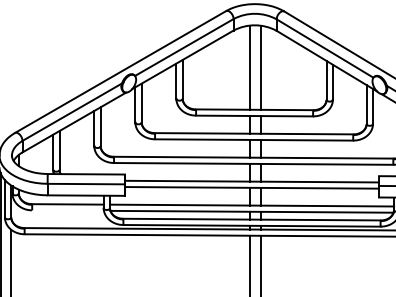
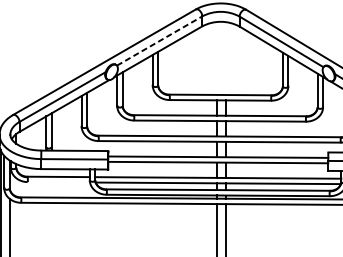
line: (184, 47) -> (159, 41), solid -> dashed
line: (250, 67) -> (216, 58), removed
line: (260, 67) -> (225, 58), removed

